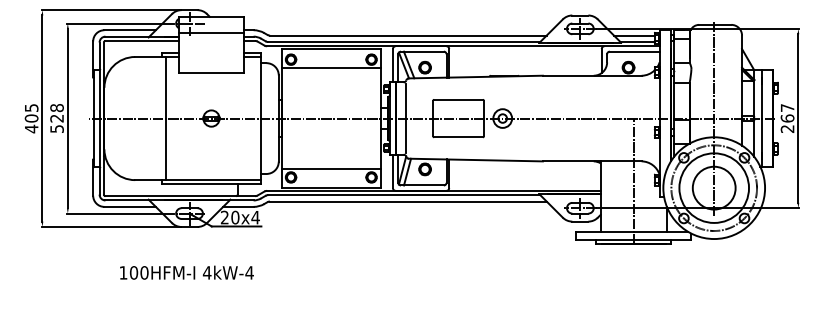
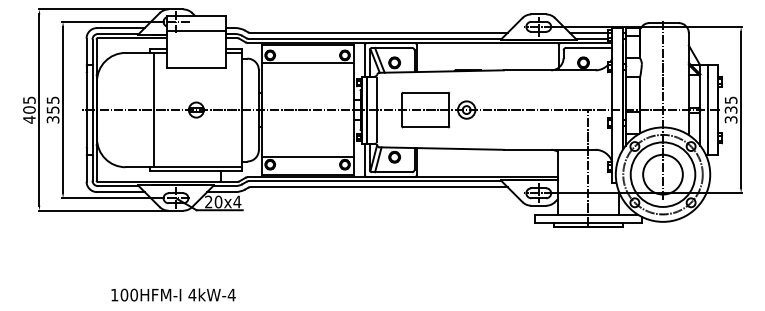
text: (56, 118) -> (52, 110), 528 -> 355
text: (787, 118) -> (731, 110), 267 -> 335
text: (186, 272) -> (173, 294), moved

